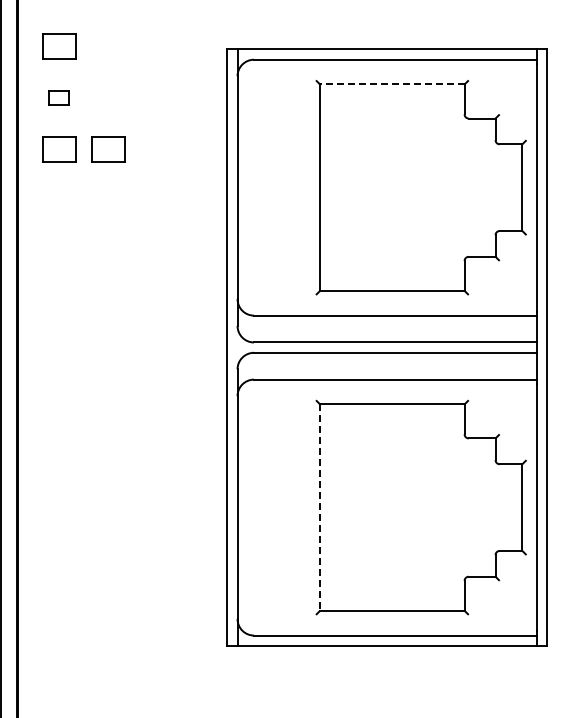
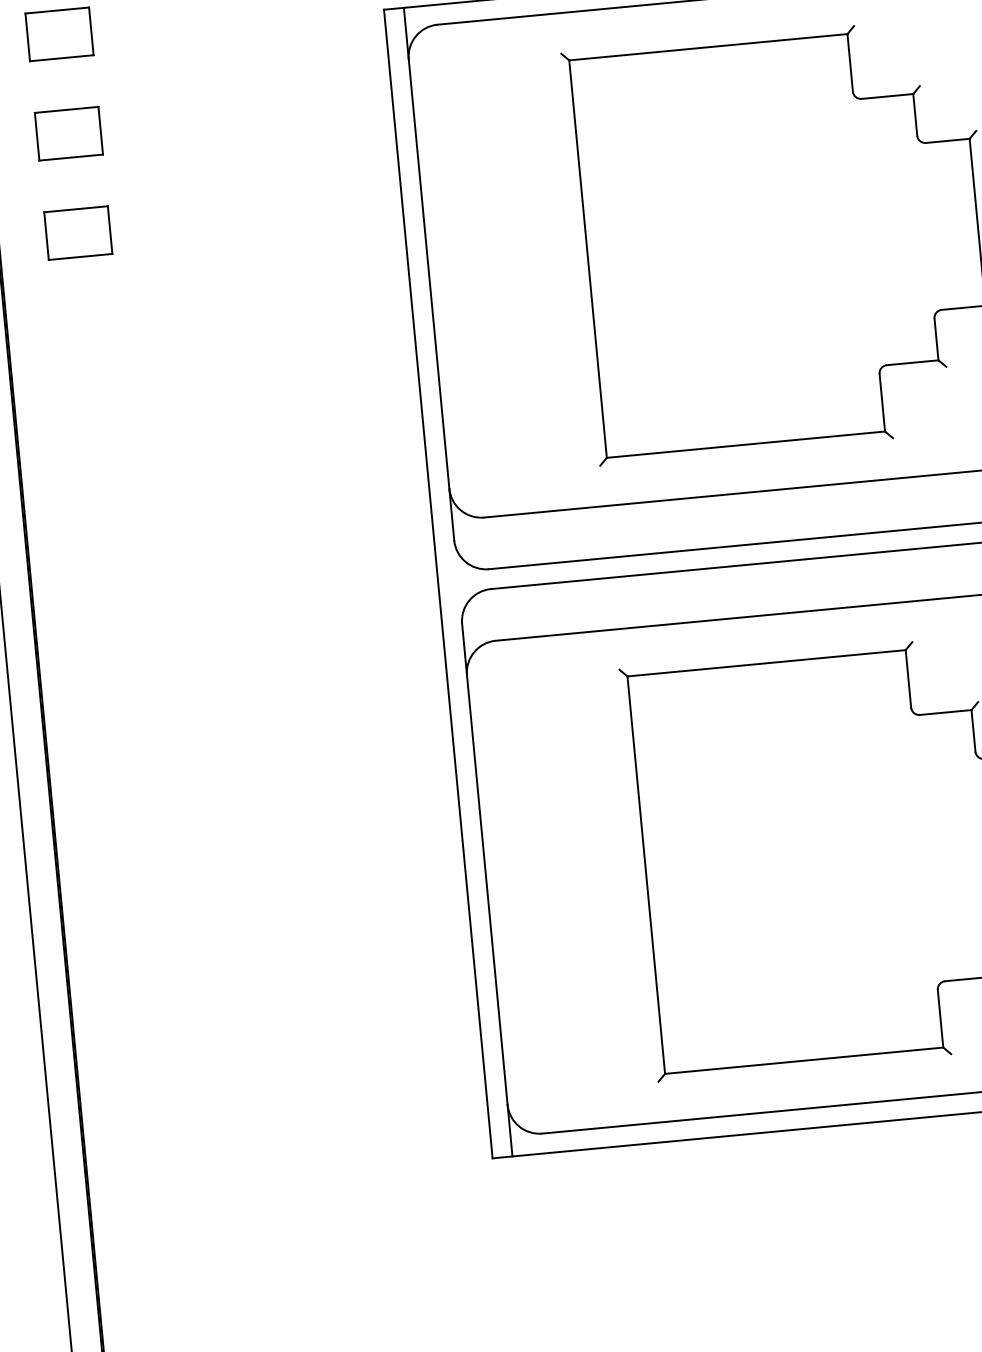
line: (391, 84) -> (706, 47), dashed -> solid
part: (59, 97) -> (69, 132), size x1.67
part: (108, 149) -> (173, 224), removed
line: (320, 508) -> (647, 876), dashed -> solid

